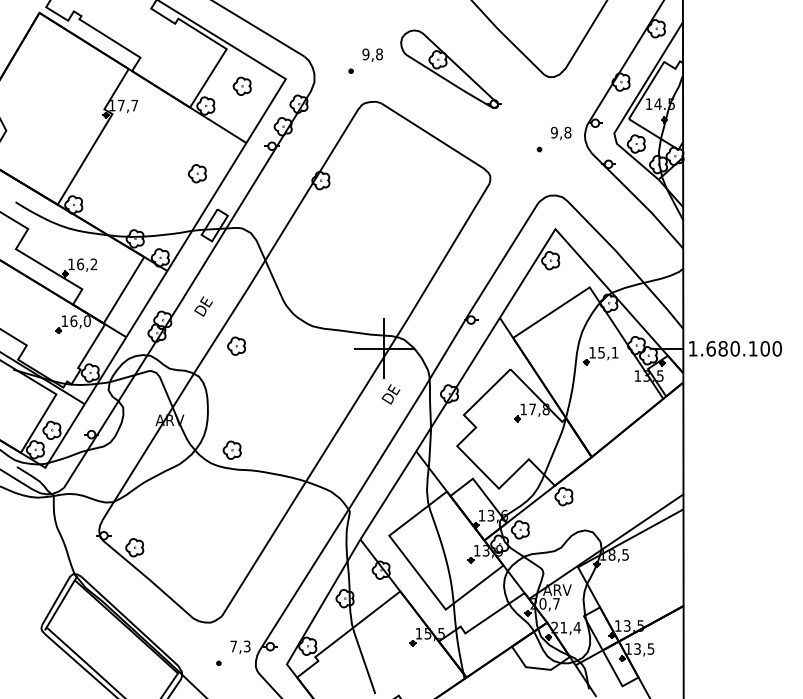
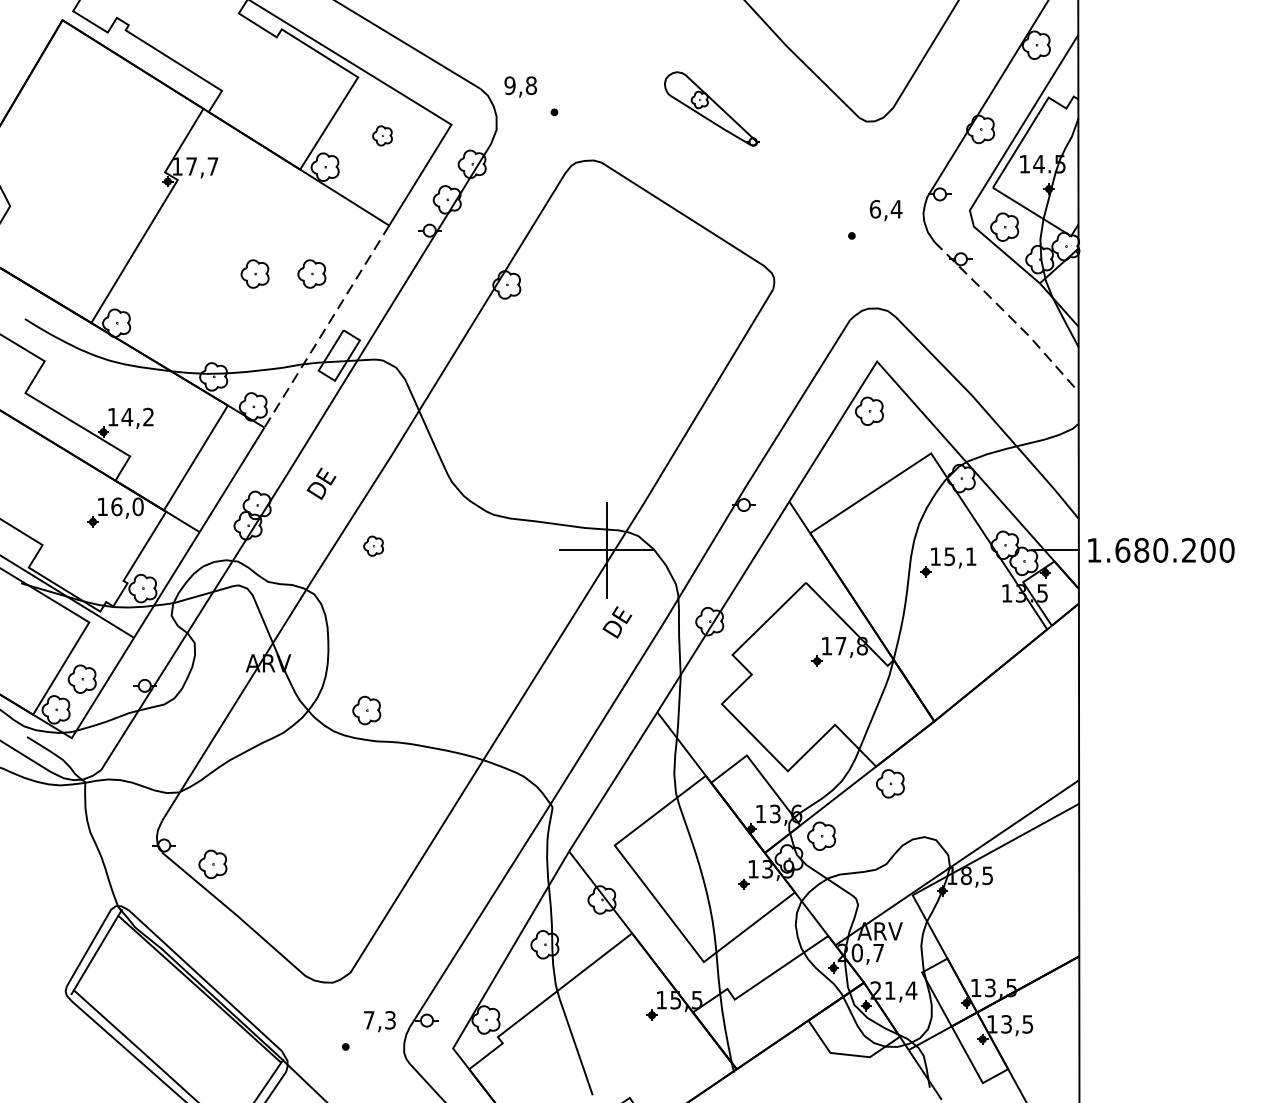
text: (372, 54) -> (520, 85), moved
part: (450, 68) -> (711, 107), size x0.6
part: (241, 85) -> (381, 134), size x0.7
text: (560, 132) -> (884, 208), 9,8 -> 6,4
part: (161, 173) -> (255, 273), added
line: (639, 200) -> (1009, 316), solid -> dashed
line: (206, 207) -> (326, 327), solid -> dashed
text: (79, 264) -> (125, 417), 16,2 -> 14,2
part: (236, 345) -> (373, 545), size x0.7
text: (752, 348) -> (1188, 549), 1.680.100 -> 1.680.200

